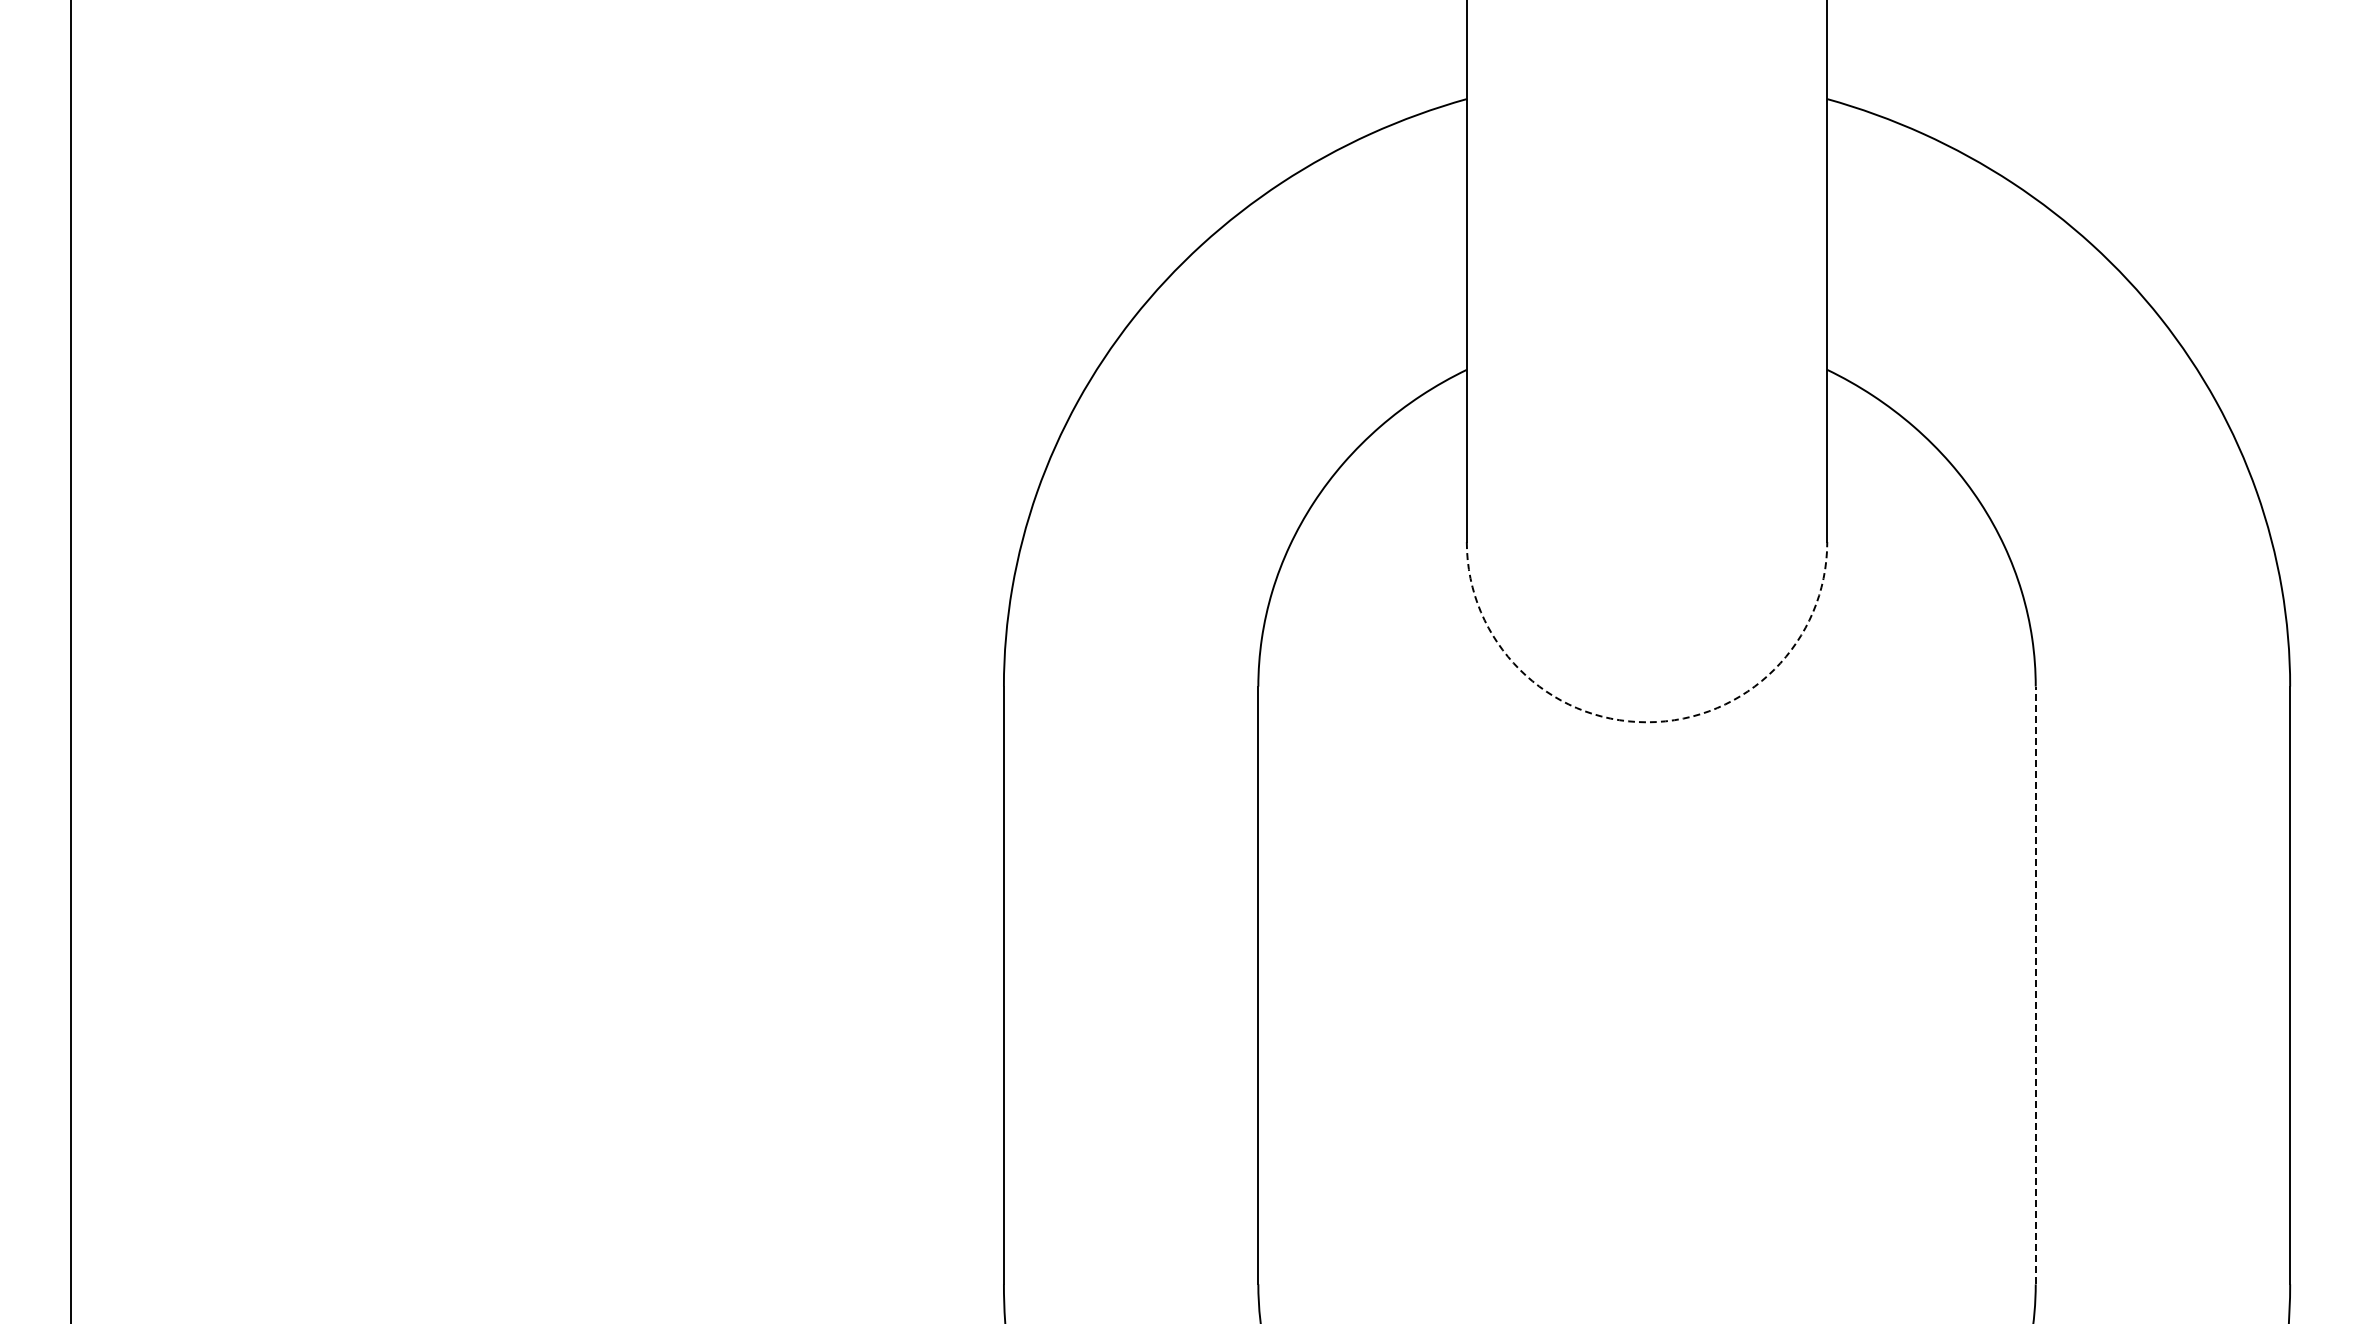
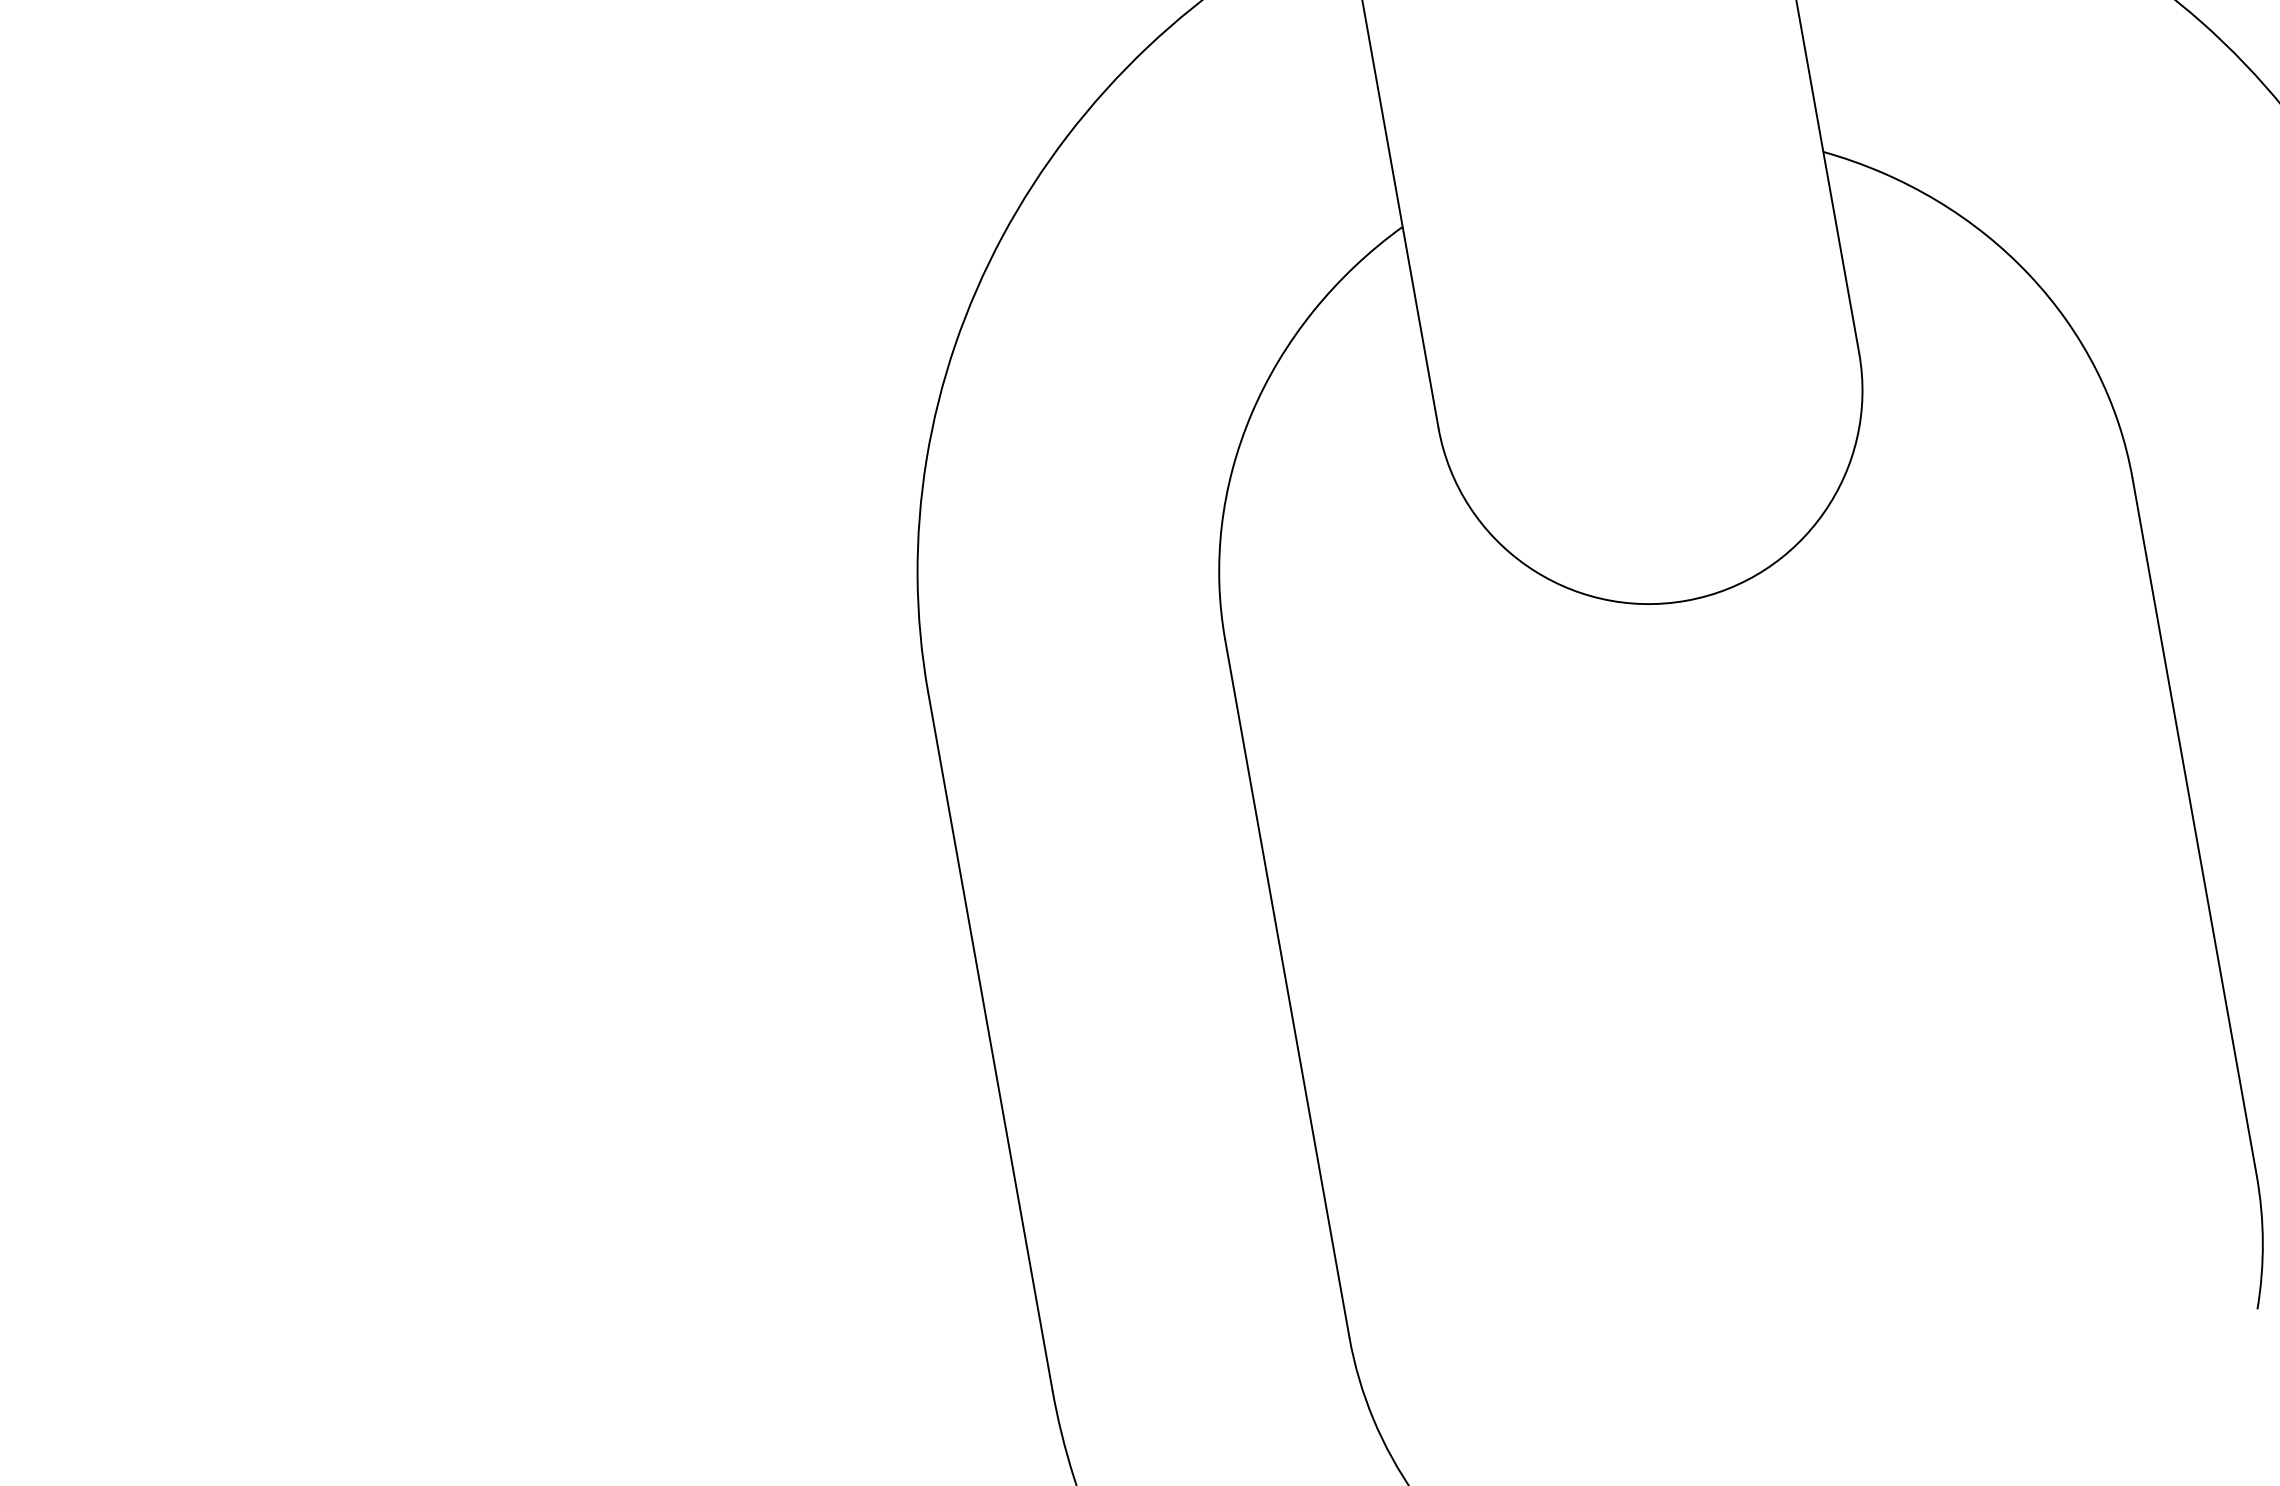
arc: (1647, 722) -> (1686, 600), dashed -> solid
line: (2035, 985) -> (2194, 827), dashed -> solid

